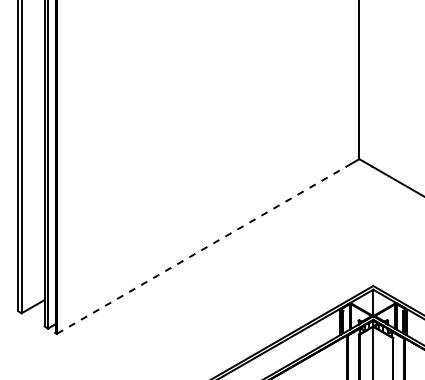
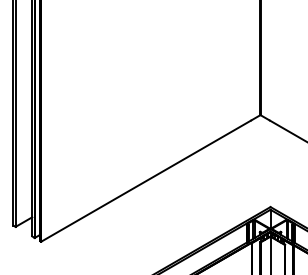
line: (202, 249) -> (146, 180), dashed -> solid

